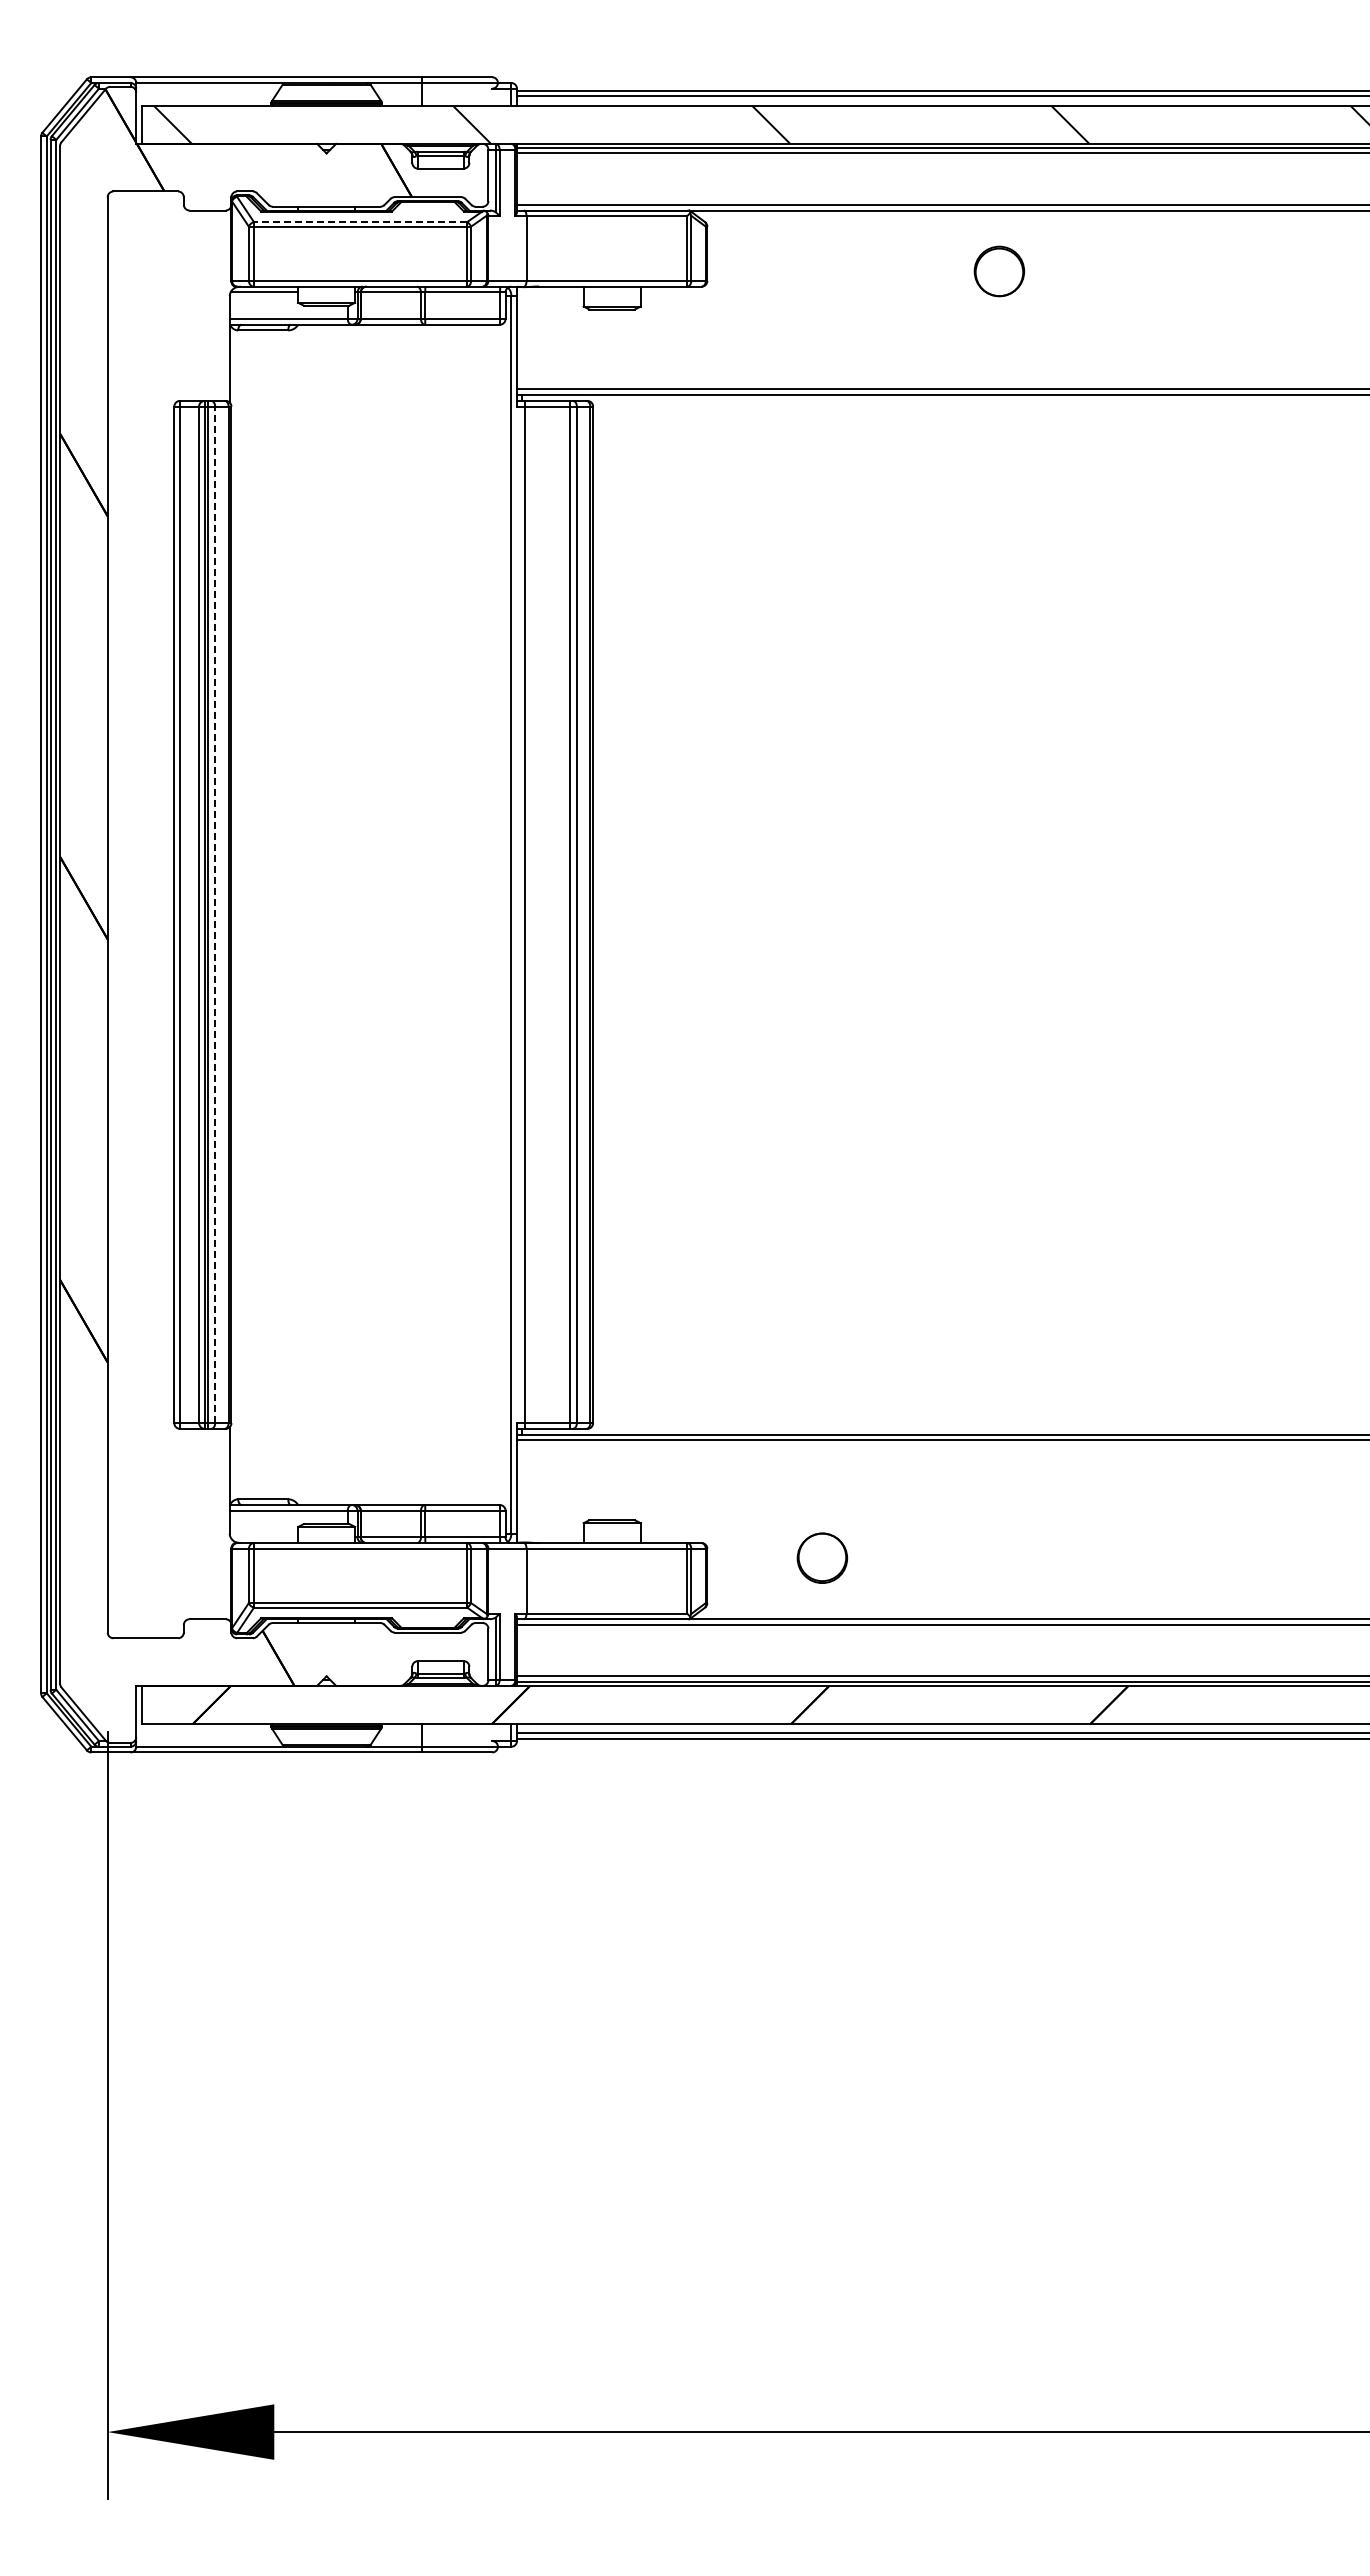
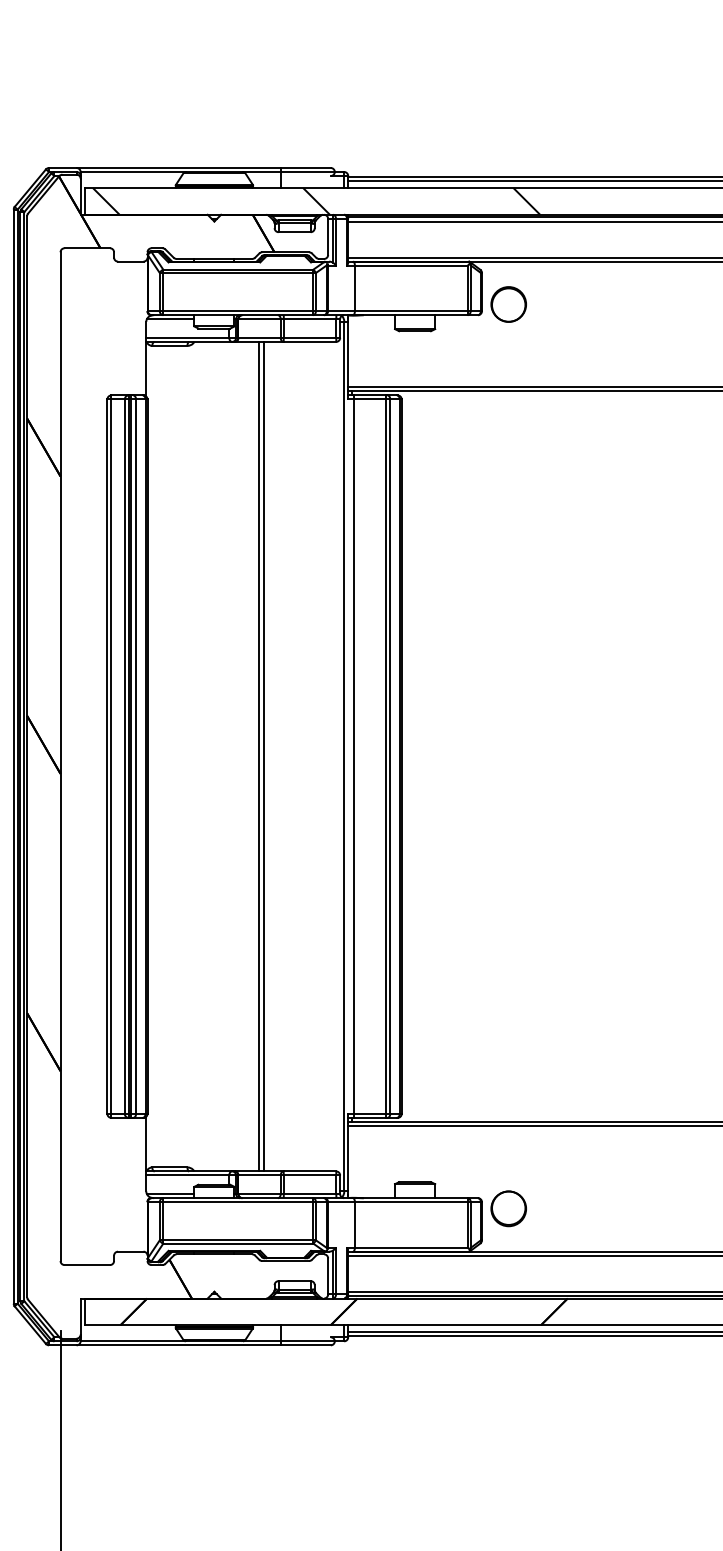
line: (360, 222) -> (238, 270), dashed -> solid
part: (999, 271) -> (508, 304), moved
line: (215, 914) -> (136, 756), dashed -> solid
line: (389, 914) -> (258, 756), added
line: (397, 914) -> (264, 756), added
line: (264, 1537) -> (170, 1194), added
part: (822, 1557) -> (508, 1208), moved

